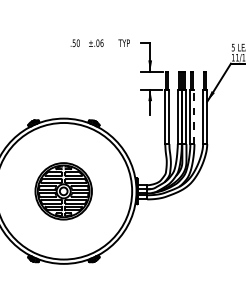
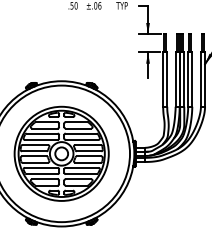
line: (194, 116) -> (192, 79), dashed -> solid
part: (63, 191) -> (61, 154), size x1.67

